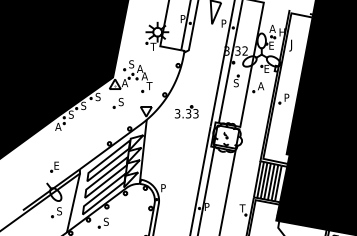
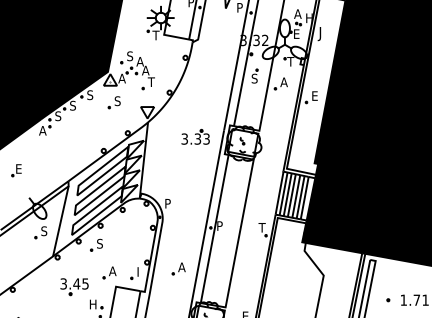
text: (266, 68) -> (290, 61), E -> T
text: (287, 97) -> (315, 95), P -> E
part: (186, 111) -> (195, 136), moved
part: (54, 167) -> (16, 170), moved

